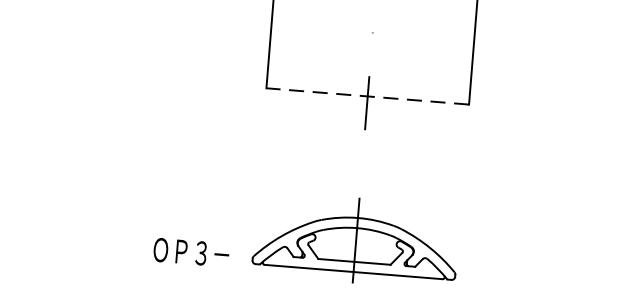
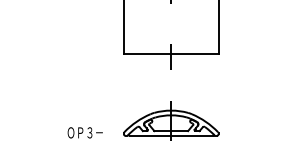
line: (366, 95) -> (170, 53), dashed -> solid
text: (189, 251) -> (84, 132), moved

